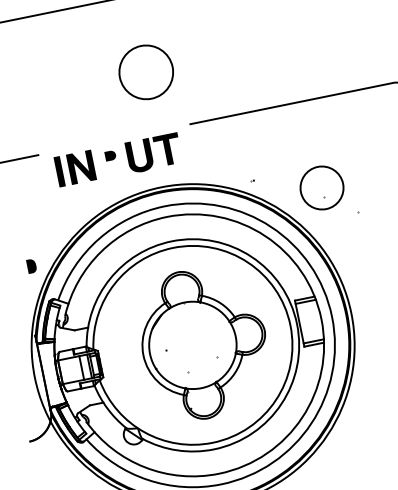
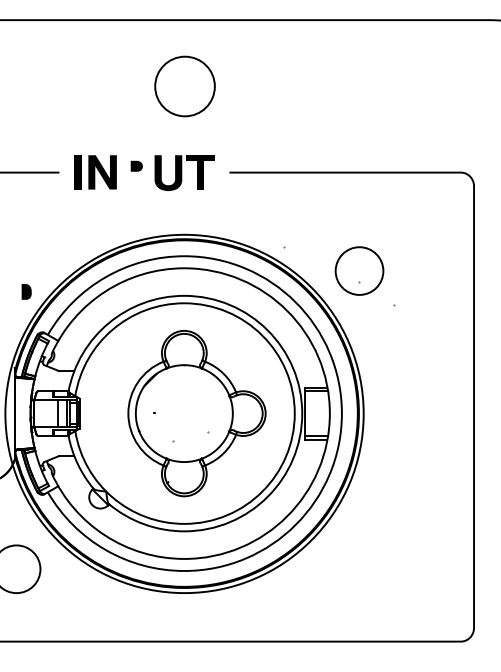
part: (145, 72) -> (184, 86), moved
part: (118, 160) -> (144, 173), moved

